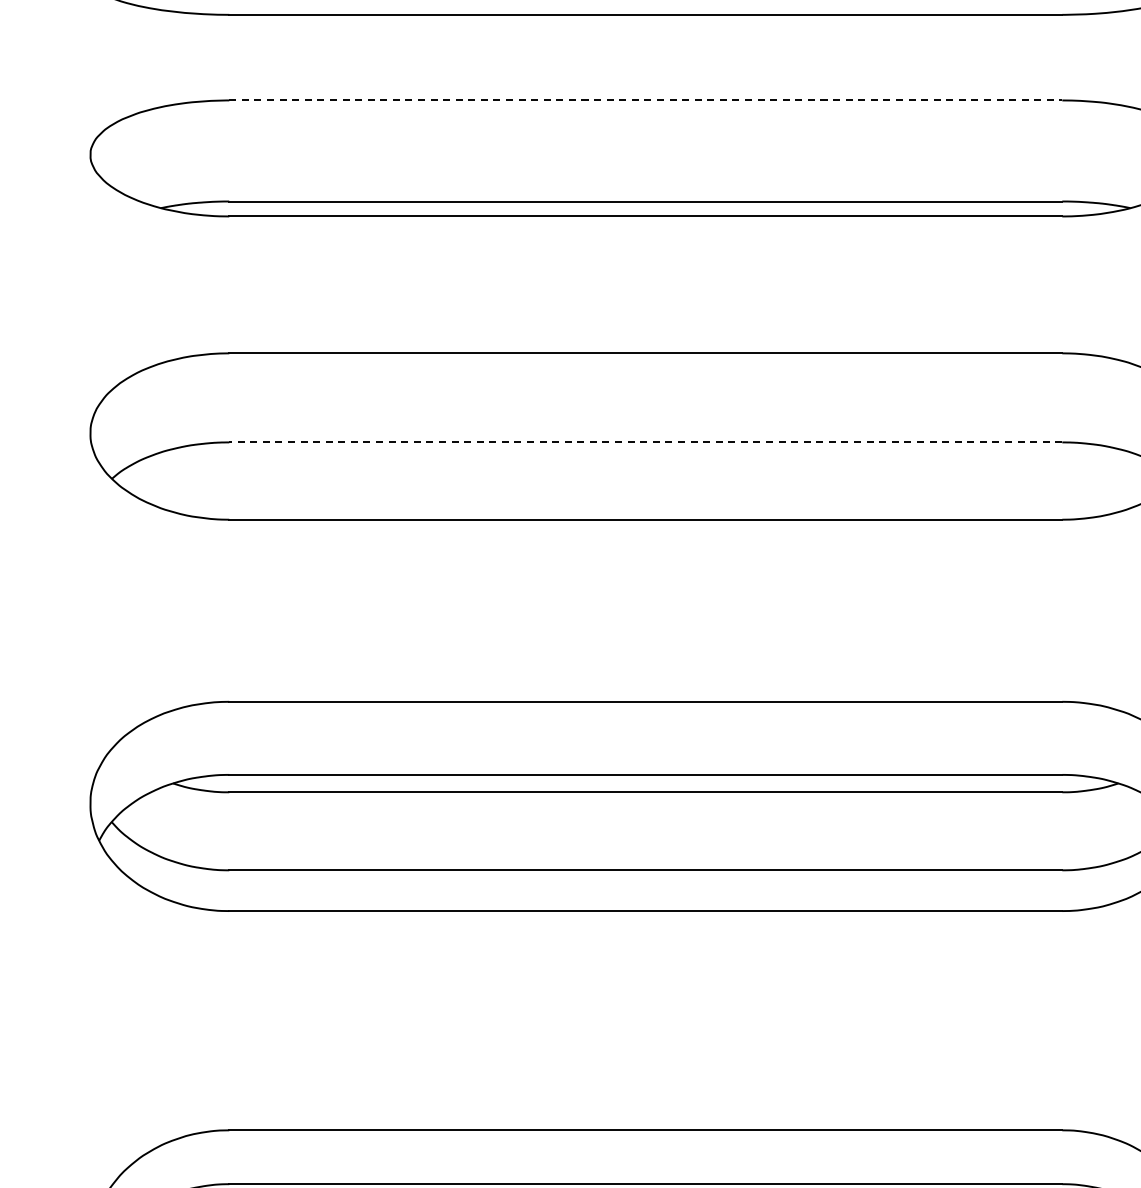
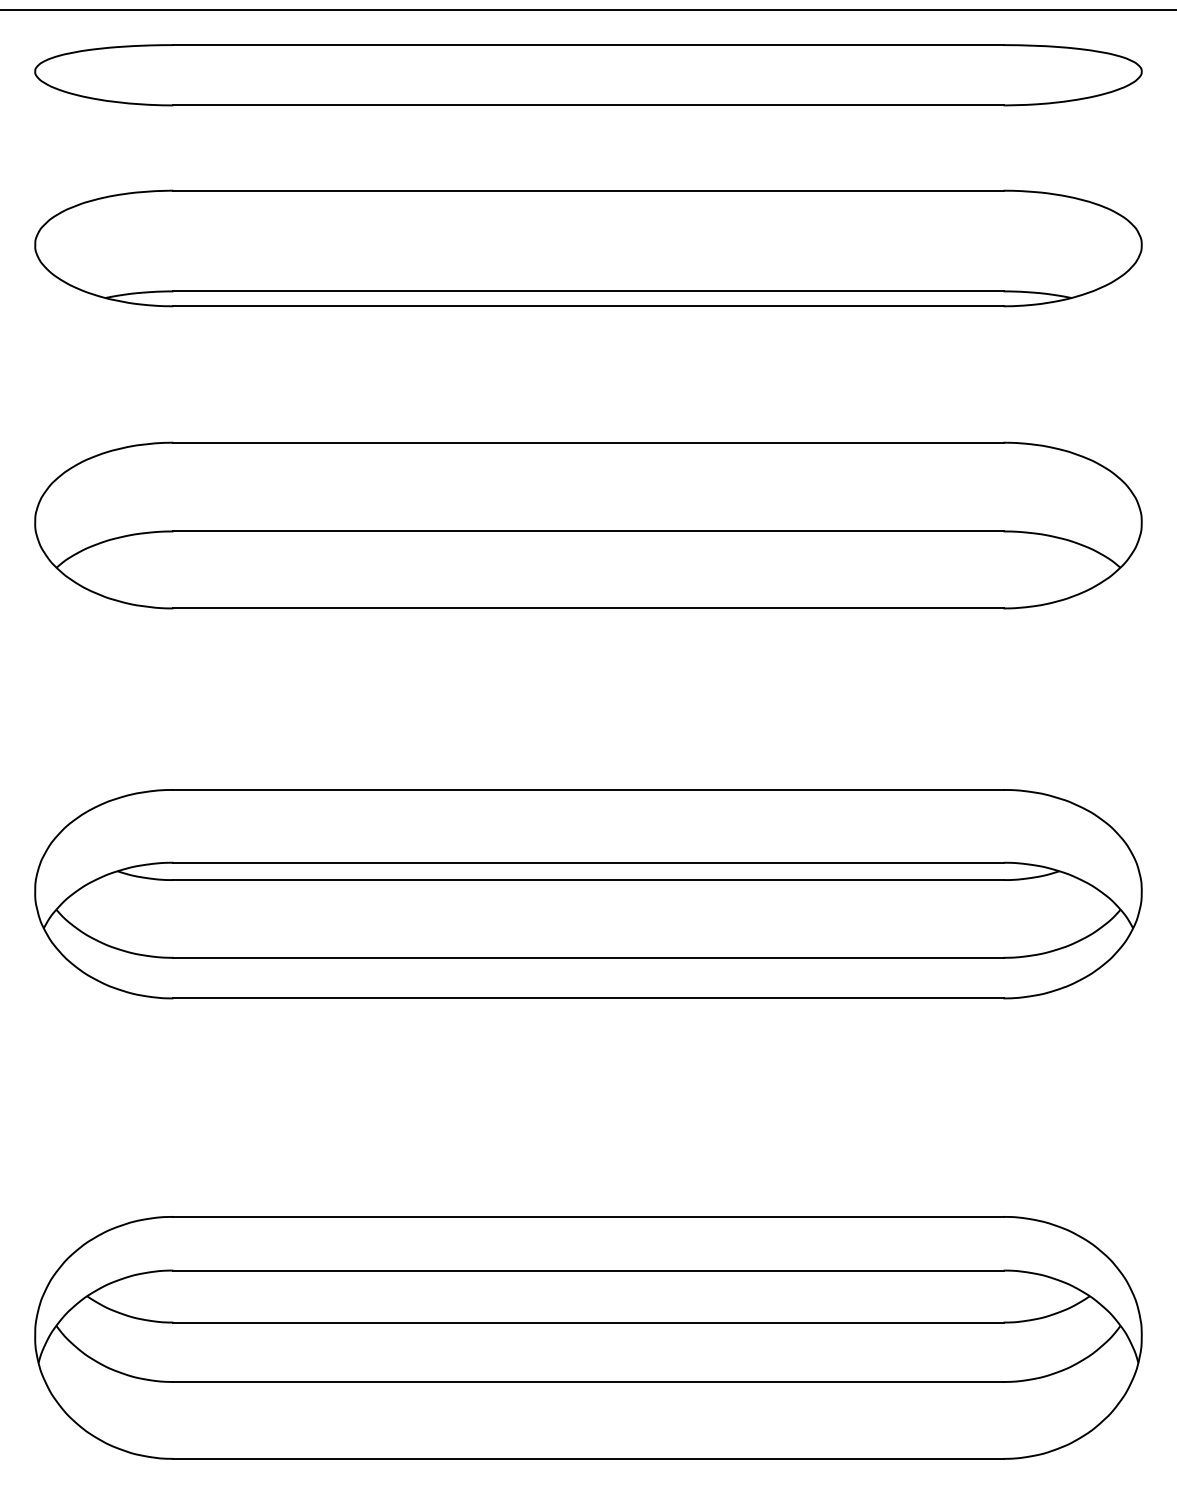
line: (645, 100) -> (588, 190), dashed -> solid
line: (645, 442) -> (588, 531), dashed -> solid

